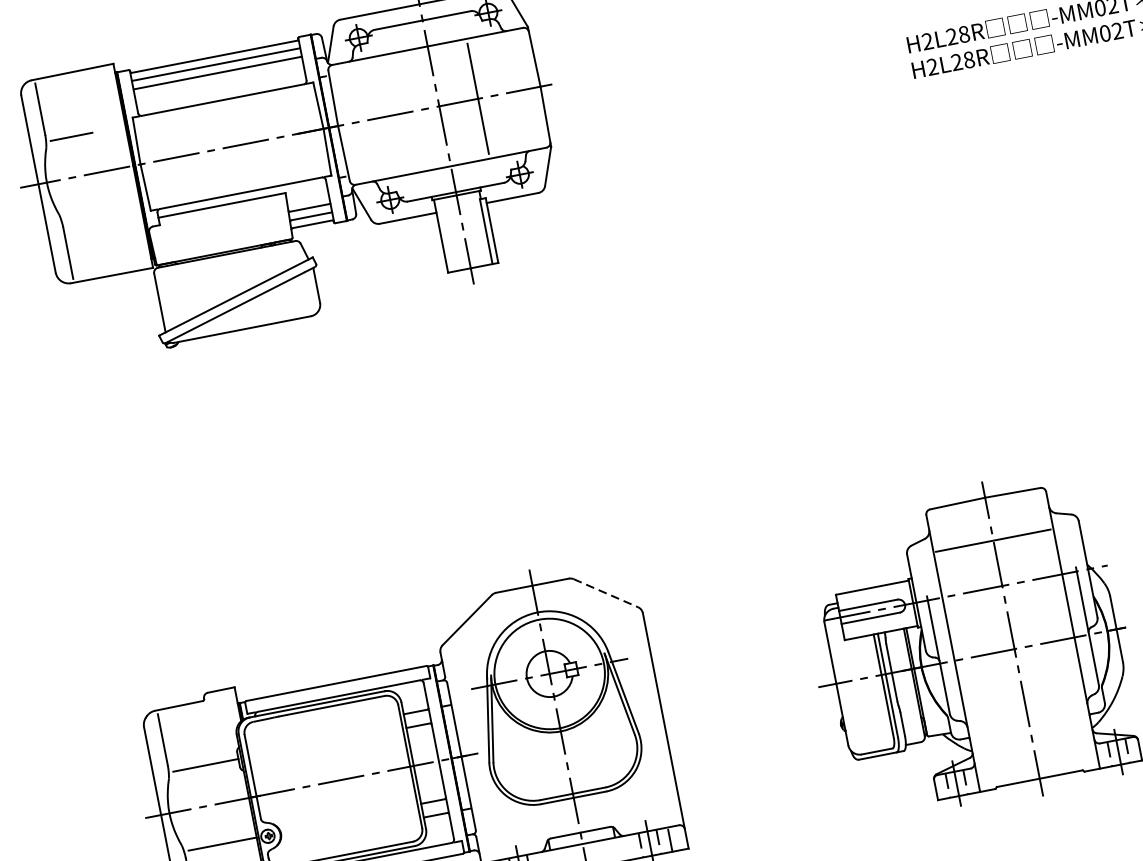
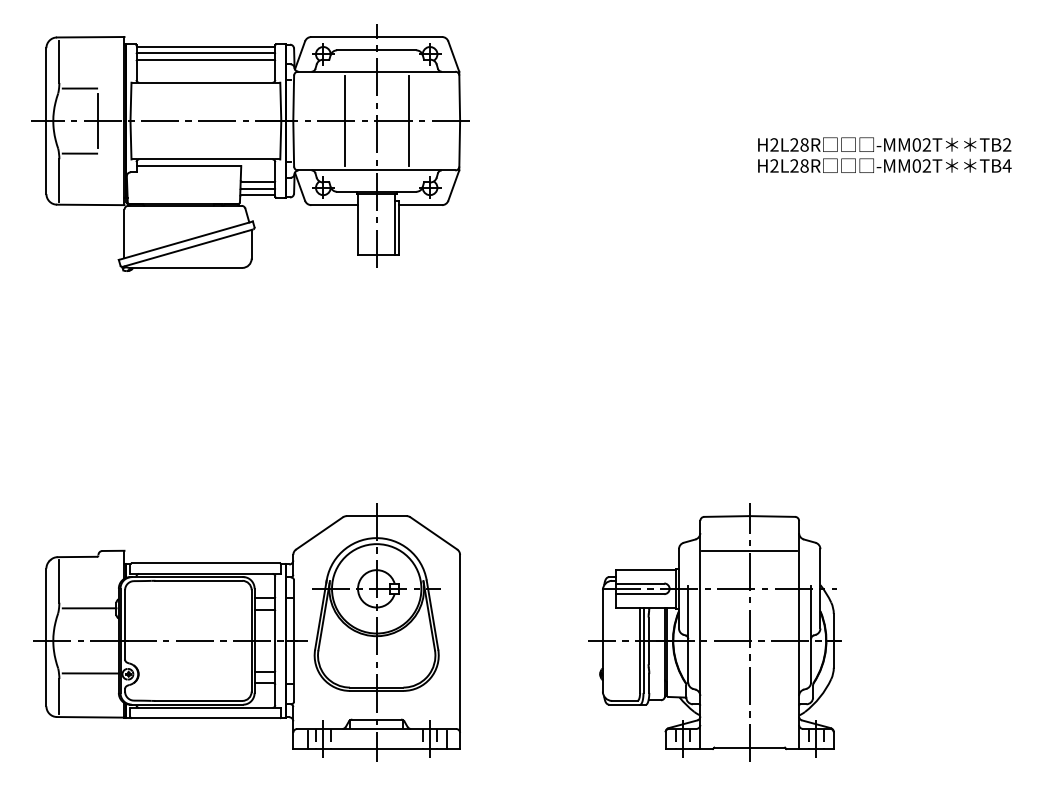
line: (400, 113) -> (344, 120), added
line: (101, 171) -> (98, 120), added
line: (86, 215) -> (79, 153), added
line: (606, 593) -> (434, 533), dashed -> solid

